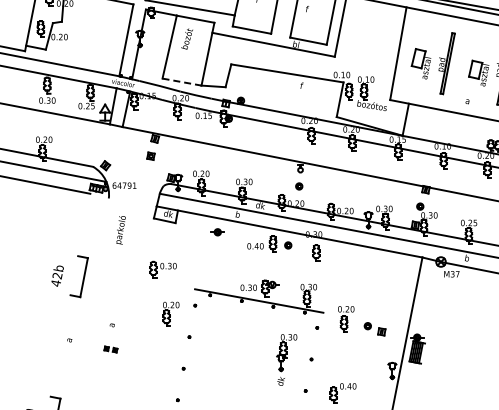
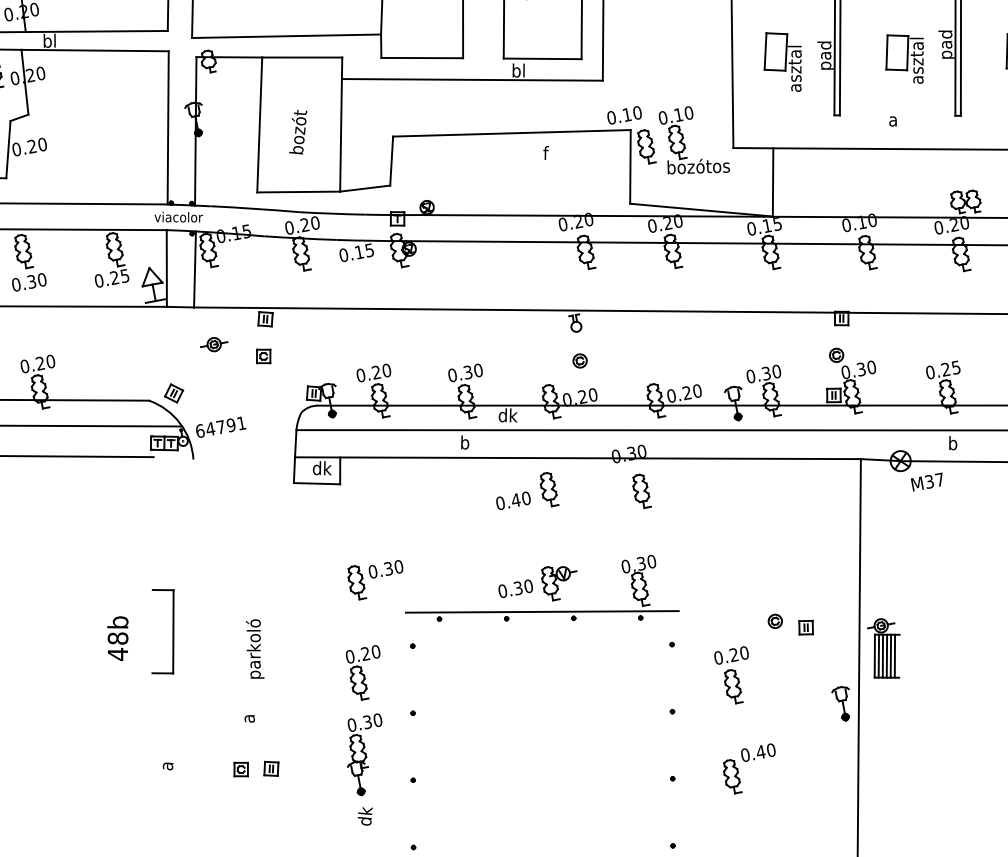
text: (186, 38) -> (296, 131), moved
line: (182, 82) -> (299, 192), dashed -> solid
text: (120, 230) -> (254, 650), moved
part: (217, 232) -> (213, 345), moved
part: (288, 245) -> (580, 486), removed
part: (162, 269) -> (374, 578), moved
text: (57, 275) -> (117, 637), 42b -> 48b
part: (346, 319) -> (735, 676), moved
part: (110, 349) -> (255, 769), size x1.67
part: (286, 359) -> (368, 769), moved

